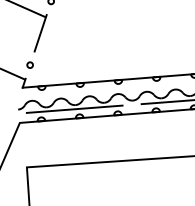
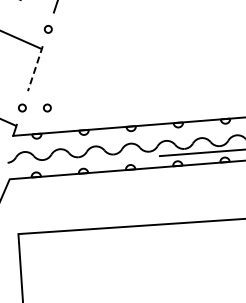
line: (40, 33) -> (35, 68), solid -> dashed
circle: (50, 64) -> (47, 107), added
line: (74, 108) -> (77, 161), removed

